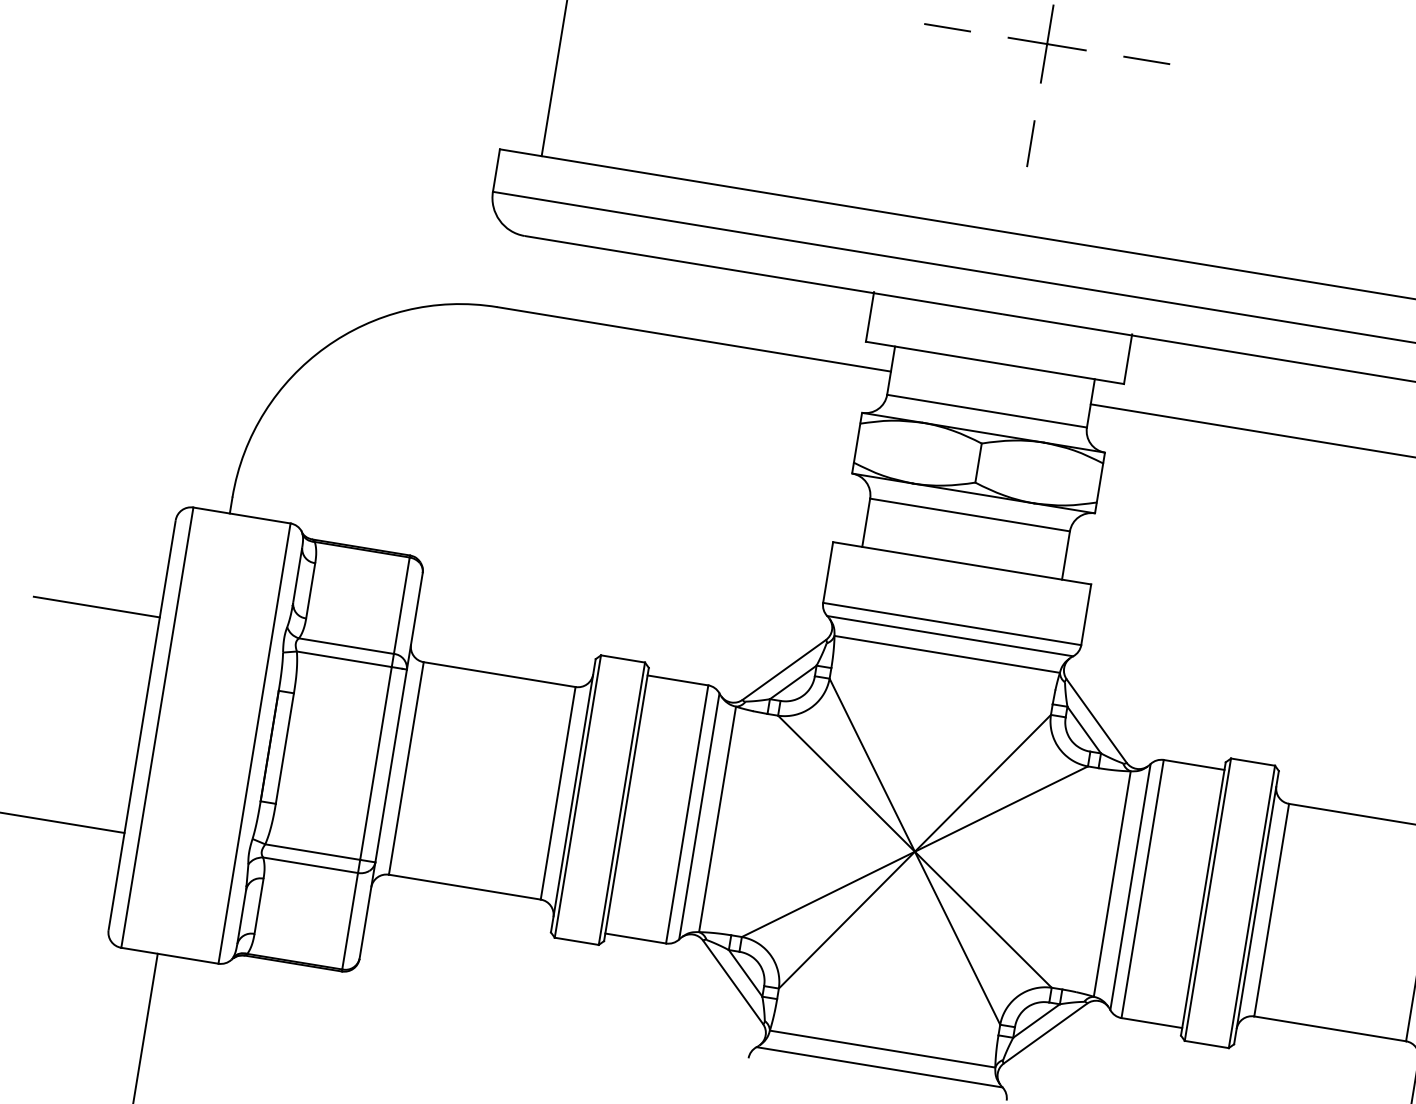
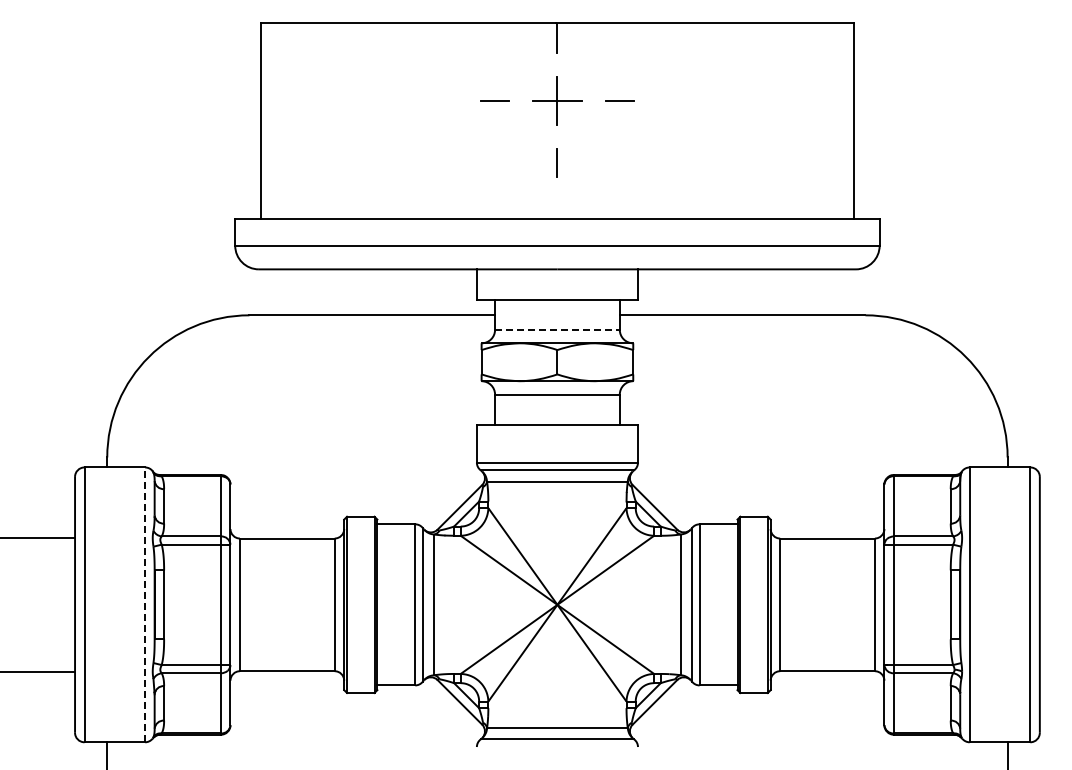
line: (987, 410) -> (557, 329), solid -> dashed
line: (255, 743) -> (145, 604), solid -> dashed

